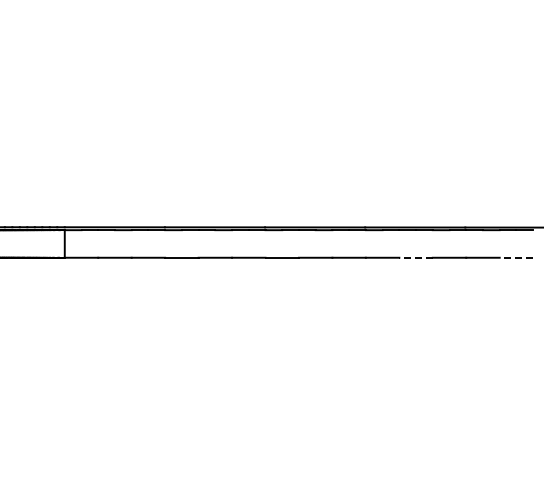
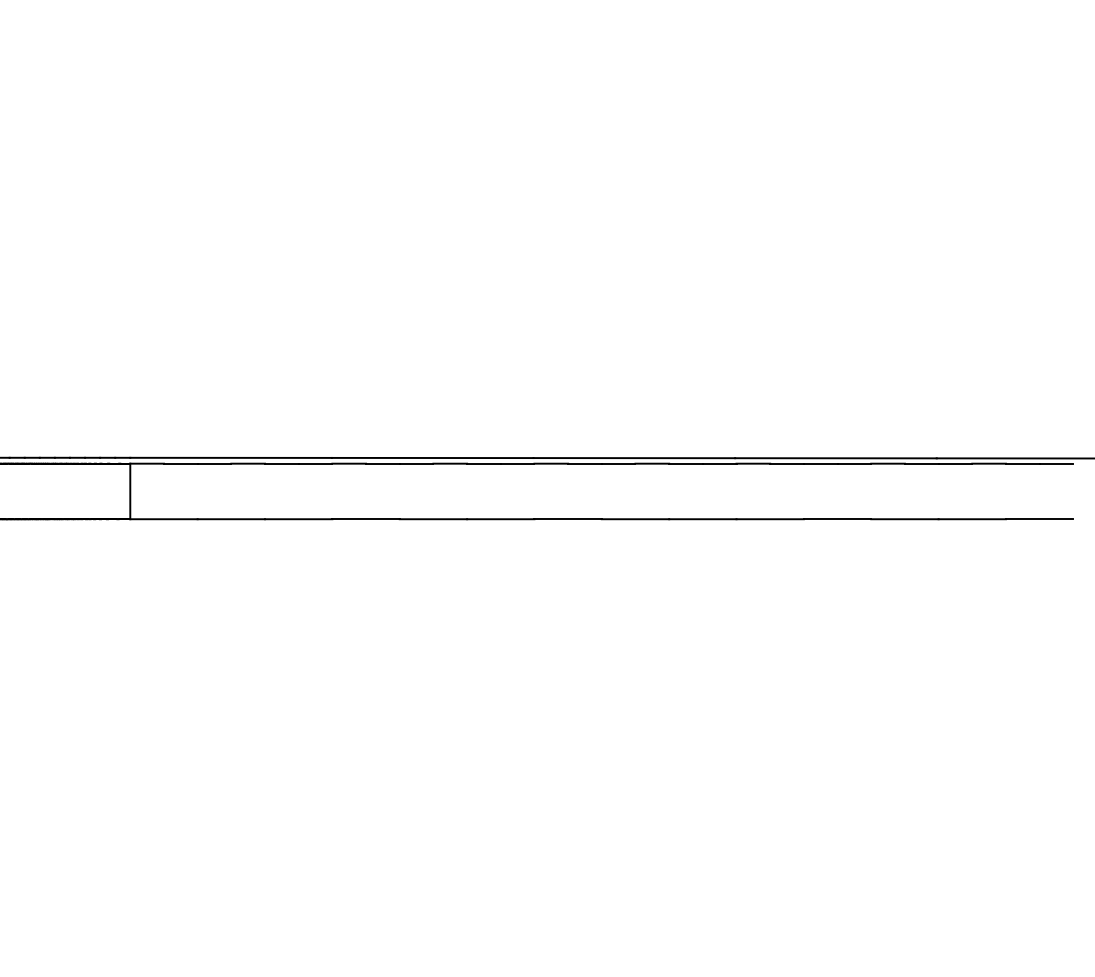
line: (416, 257) -> (838, 518), dashed -> solid
line: (516, 257) -> (1039, 518), dashed -> solid

